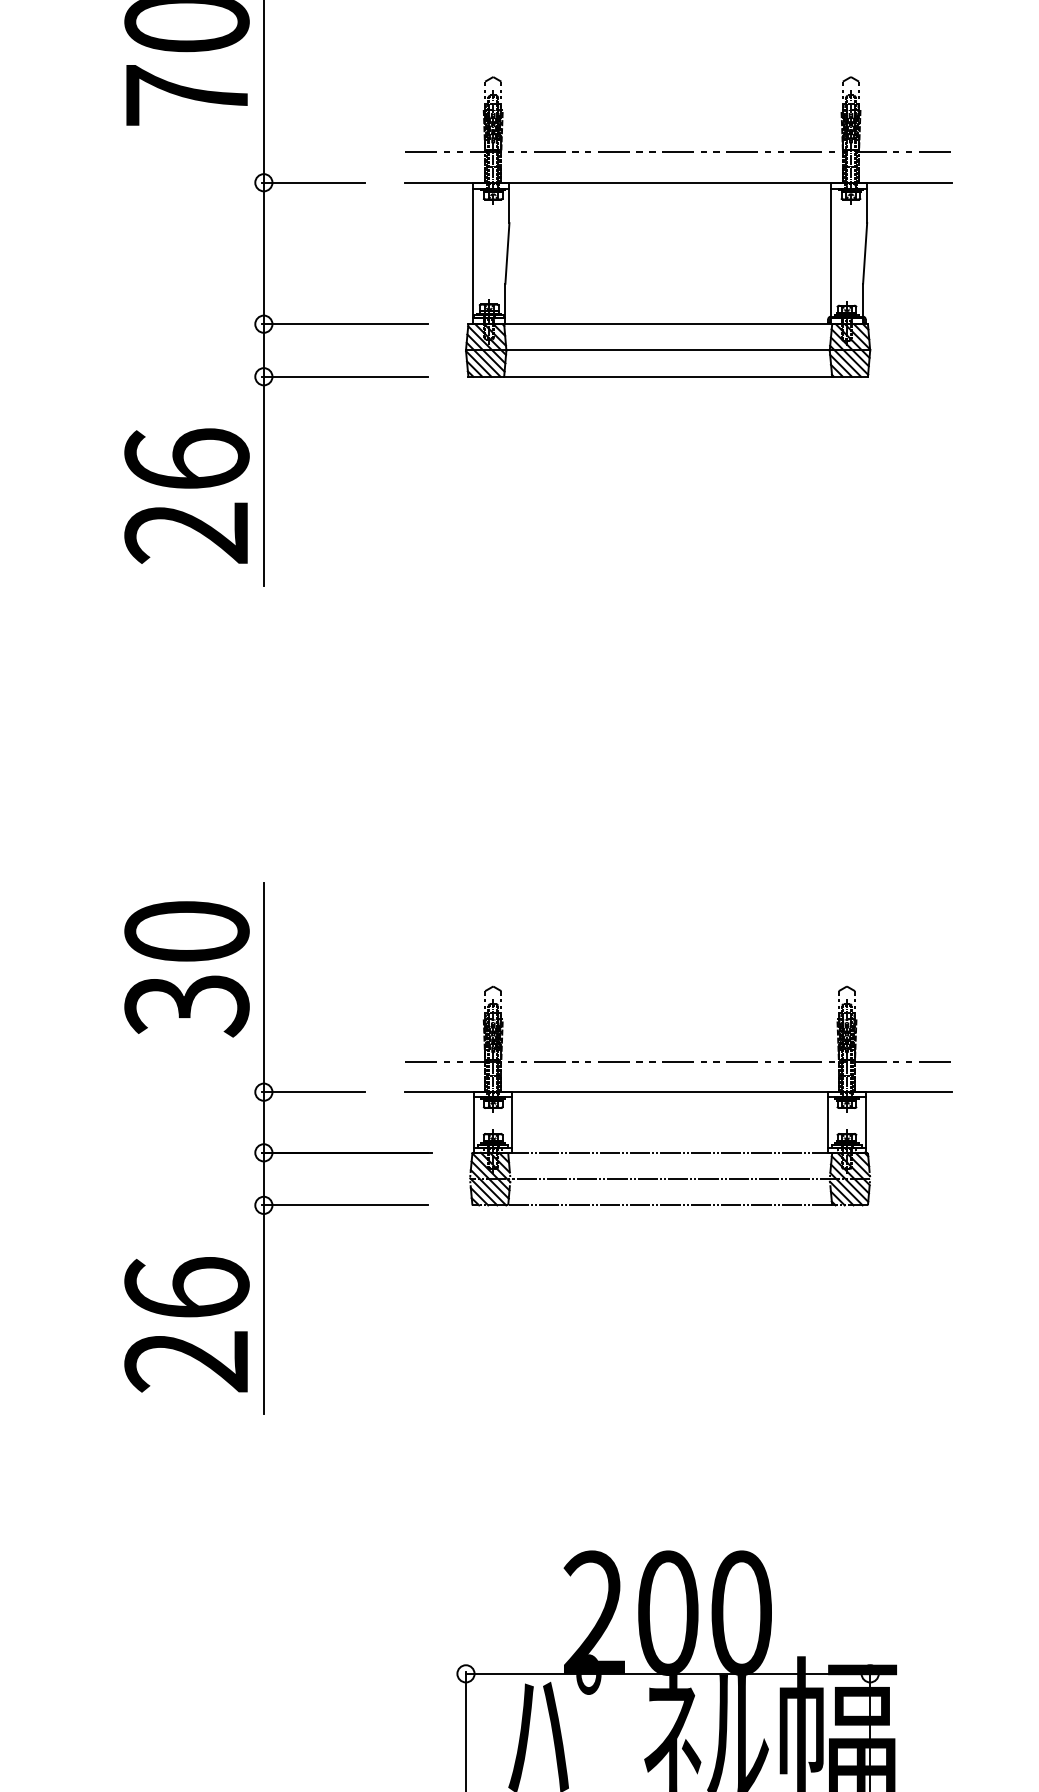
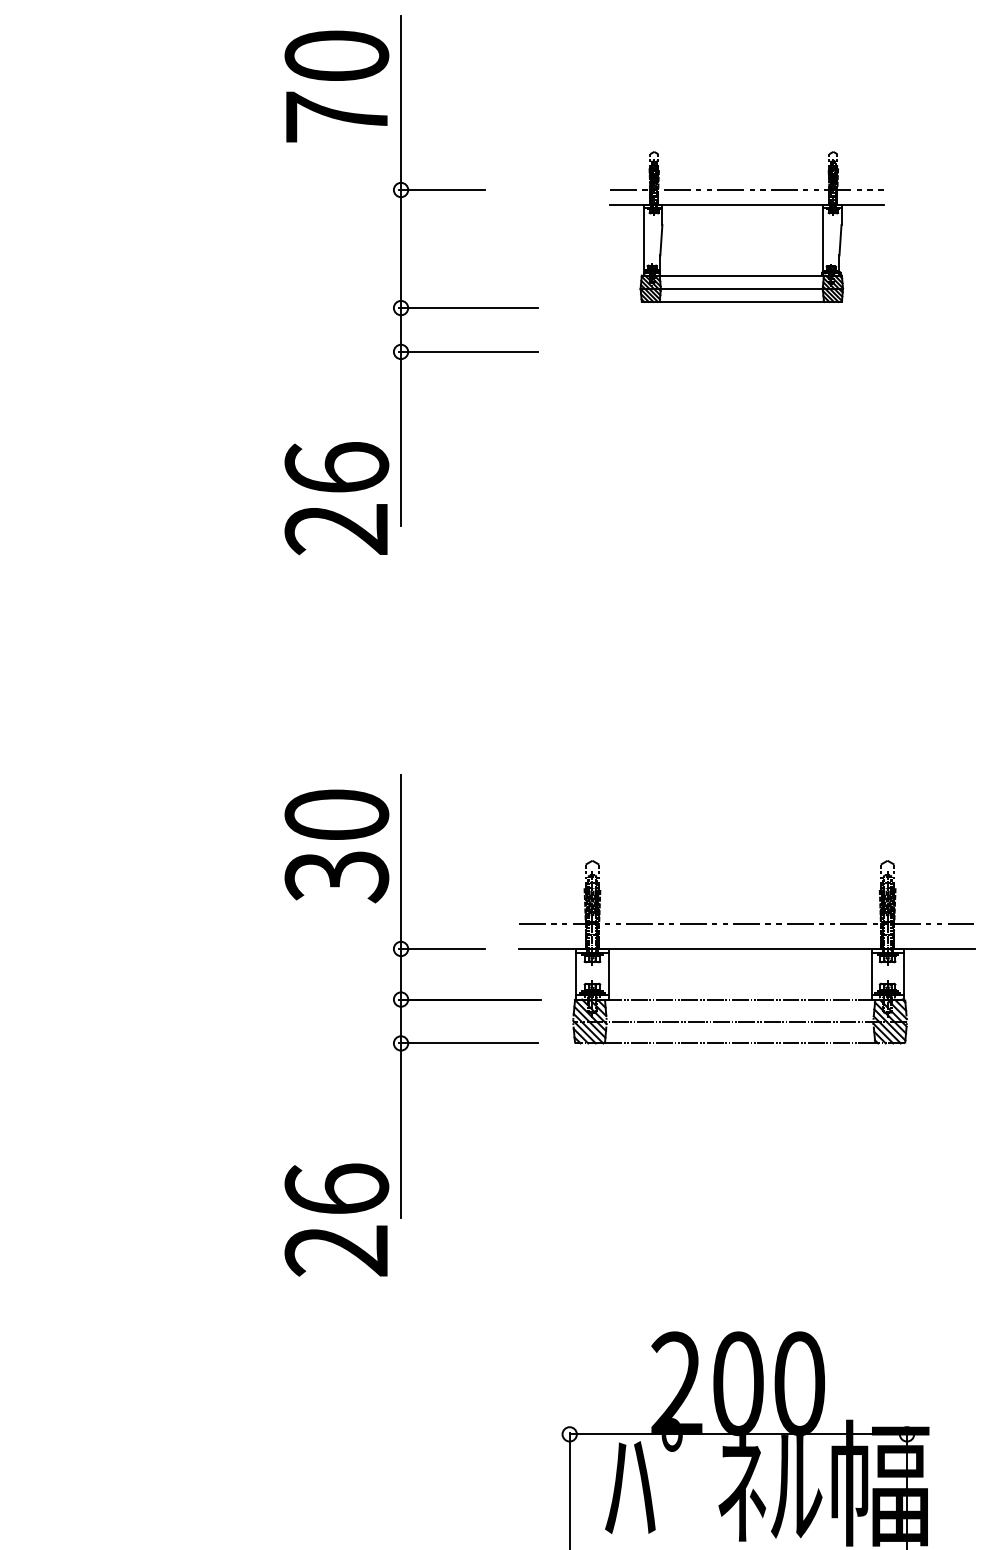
part: (677, 226) -> (746, 226), size x0.6
text: (186, 496) -> (336, 498), moved
text: (186, 1324) -> (336, 1219), moved

